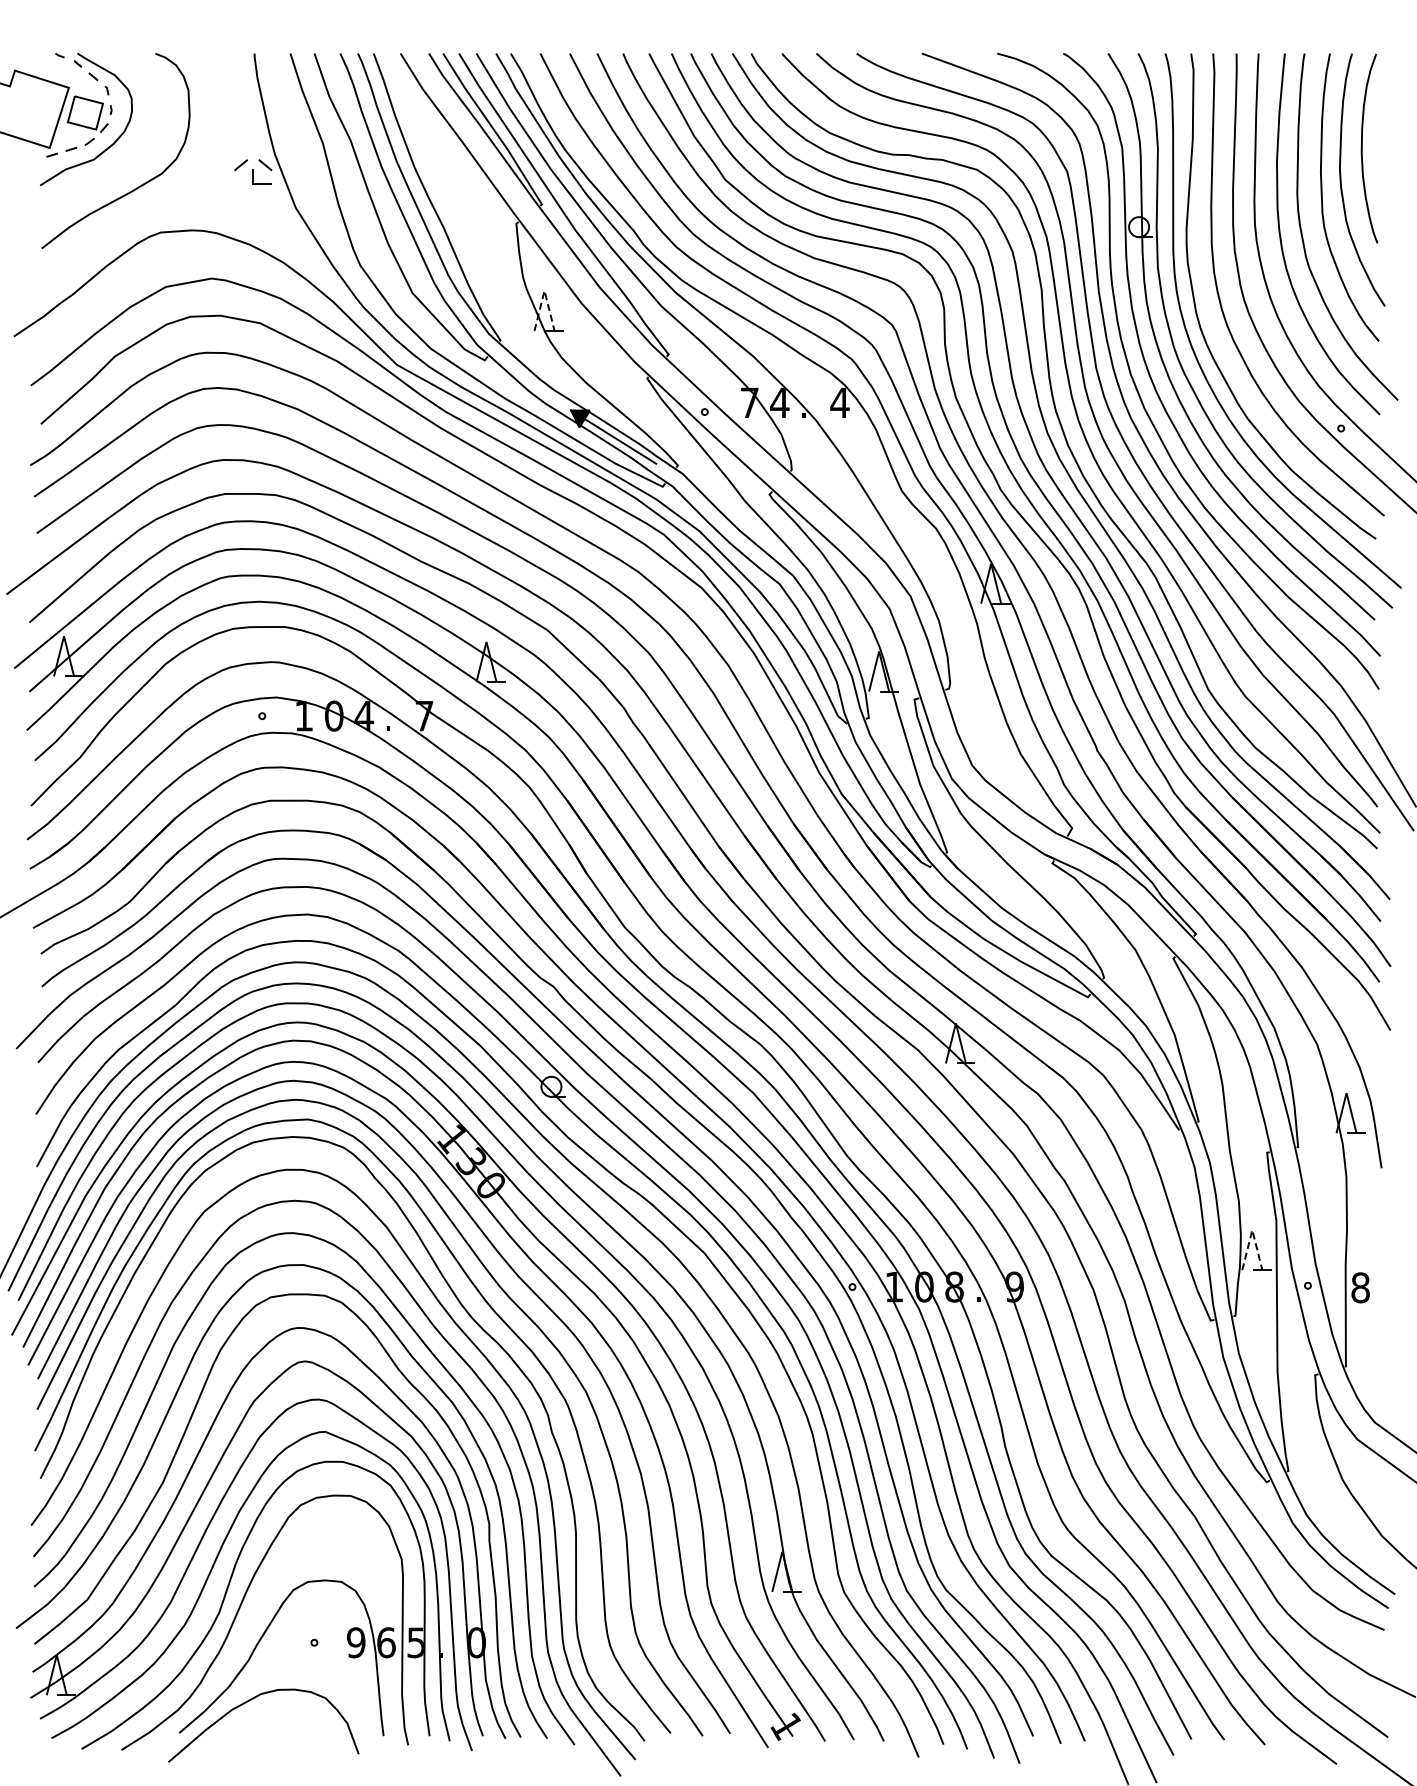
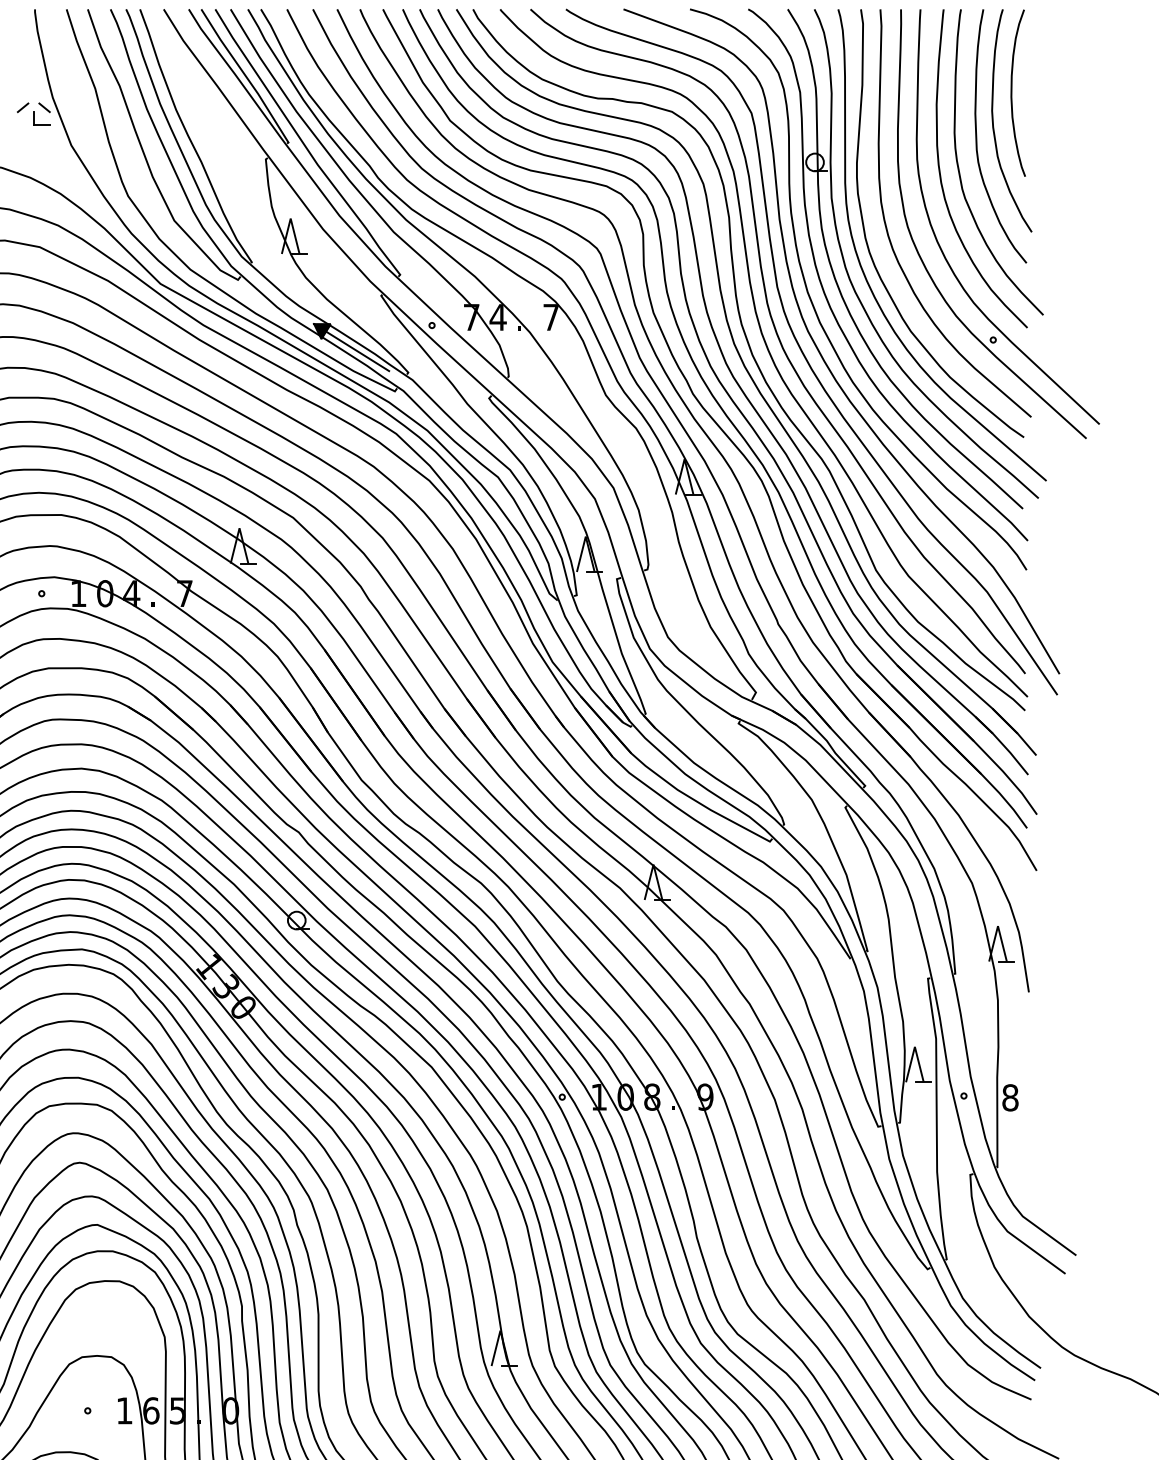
line: (544, 290) -> (290, 218), dashed -> solid
text: (839, 402) -> (550, 317), 4 -> 7
line: (1252, 1230) -> (915, 1047), dashed -> solid
text: (355, 1642) -> (123, 1410), 9 -> 1

